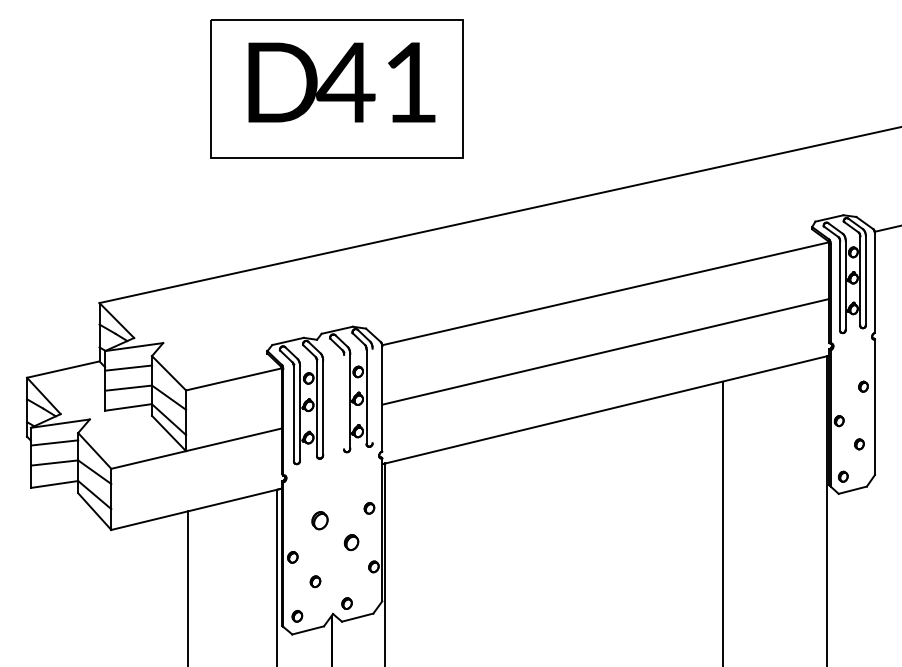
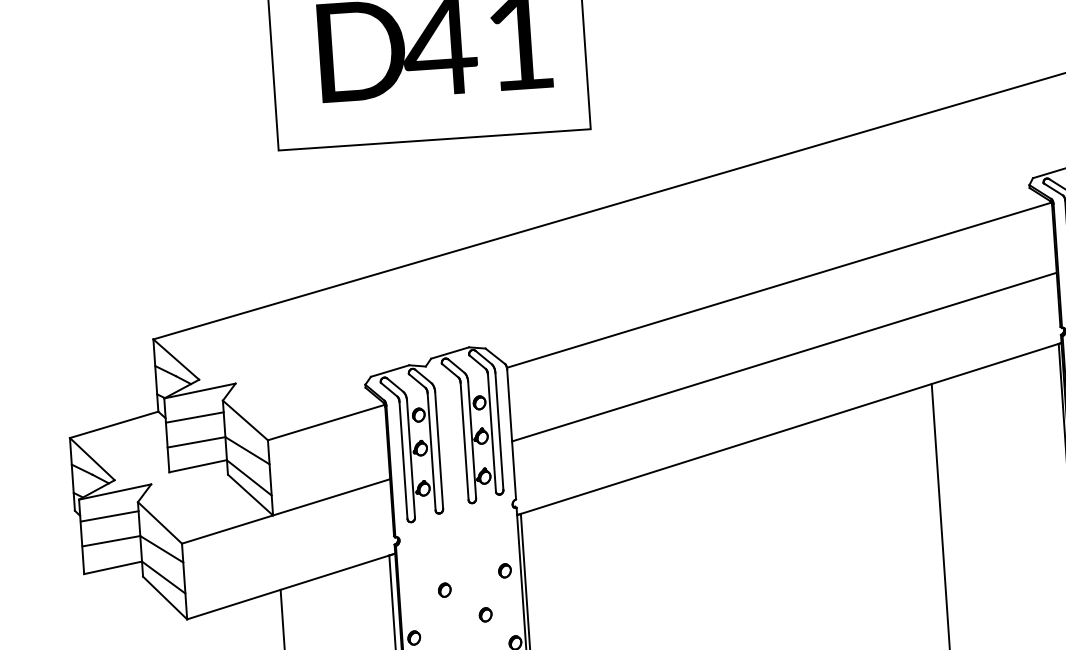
line: (372, 395) -> (499, 430), added
line: (344, 401) -> (465, 440), added
part: (319, 520) -> (444, 590), size x0.62
part: (351, 542) -> (485, 614), size x0.71

